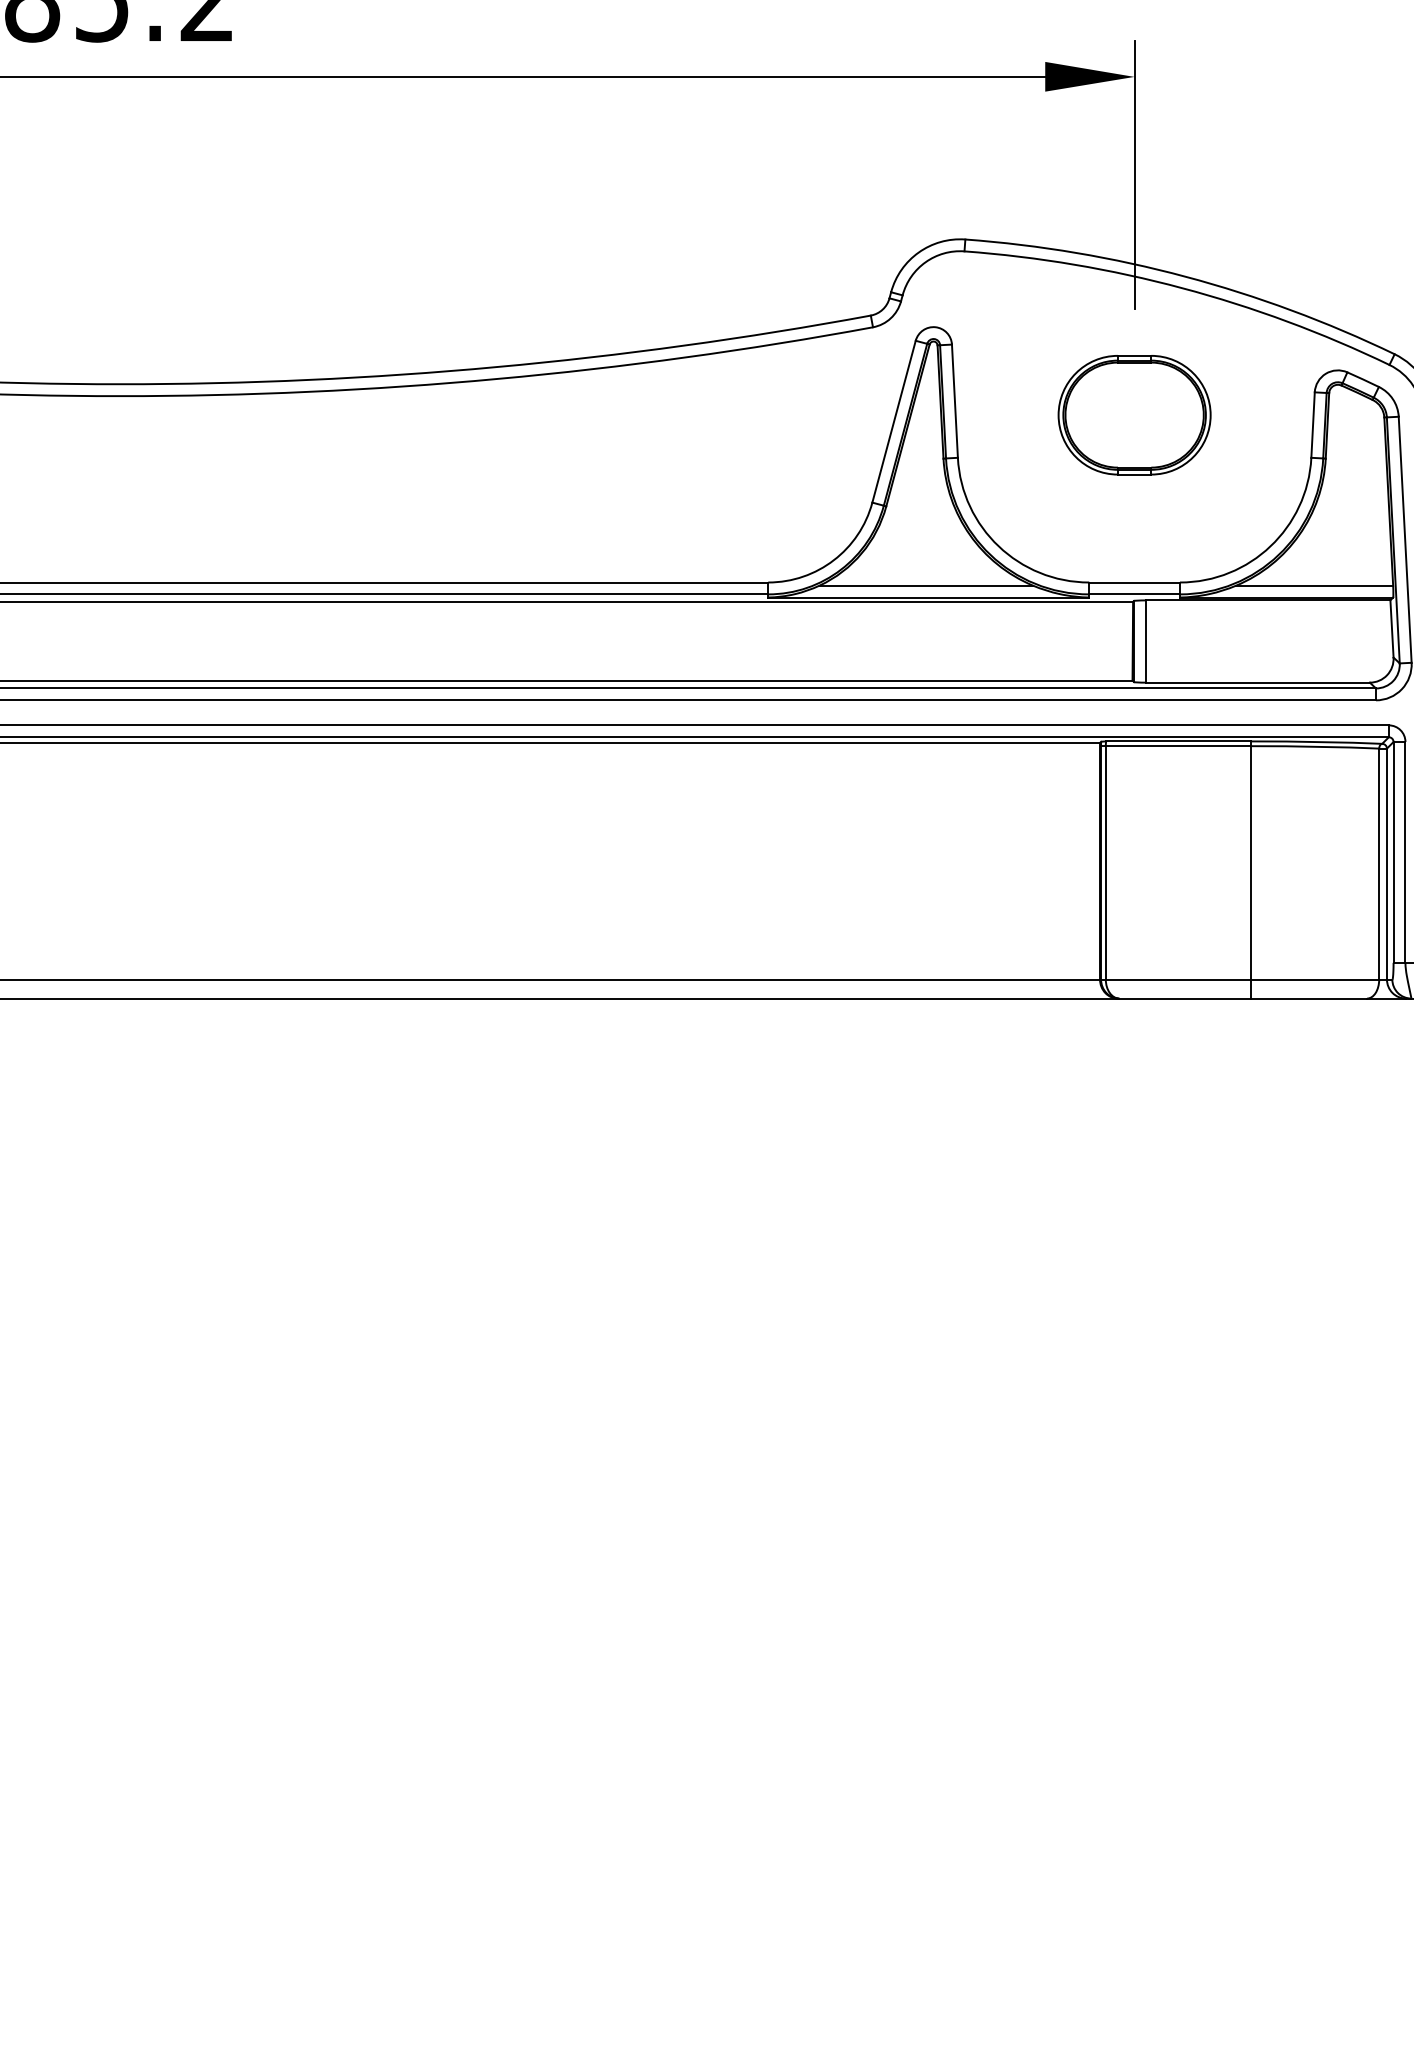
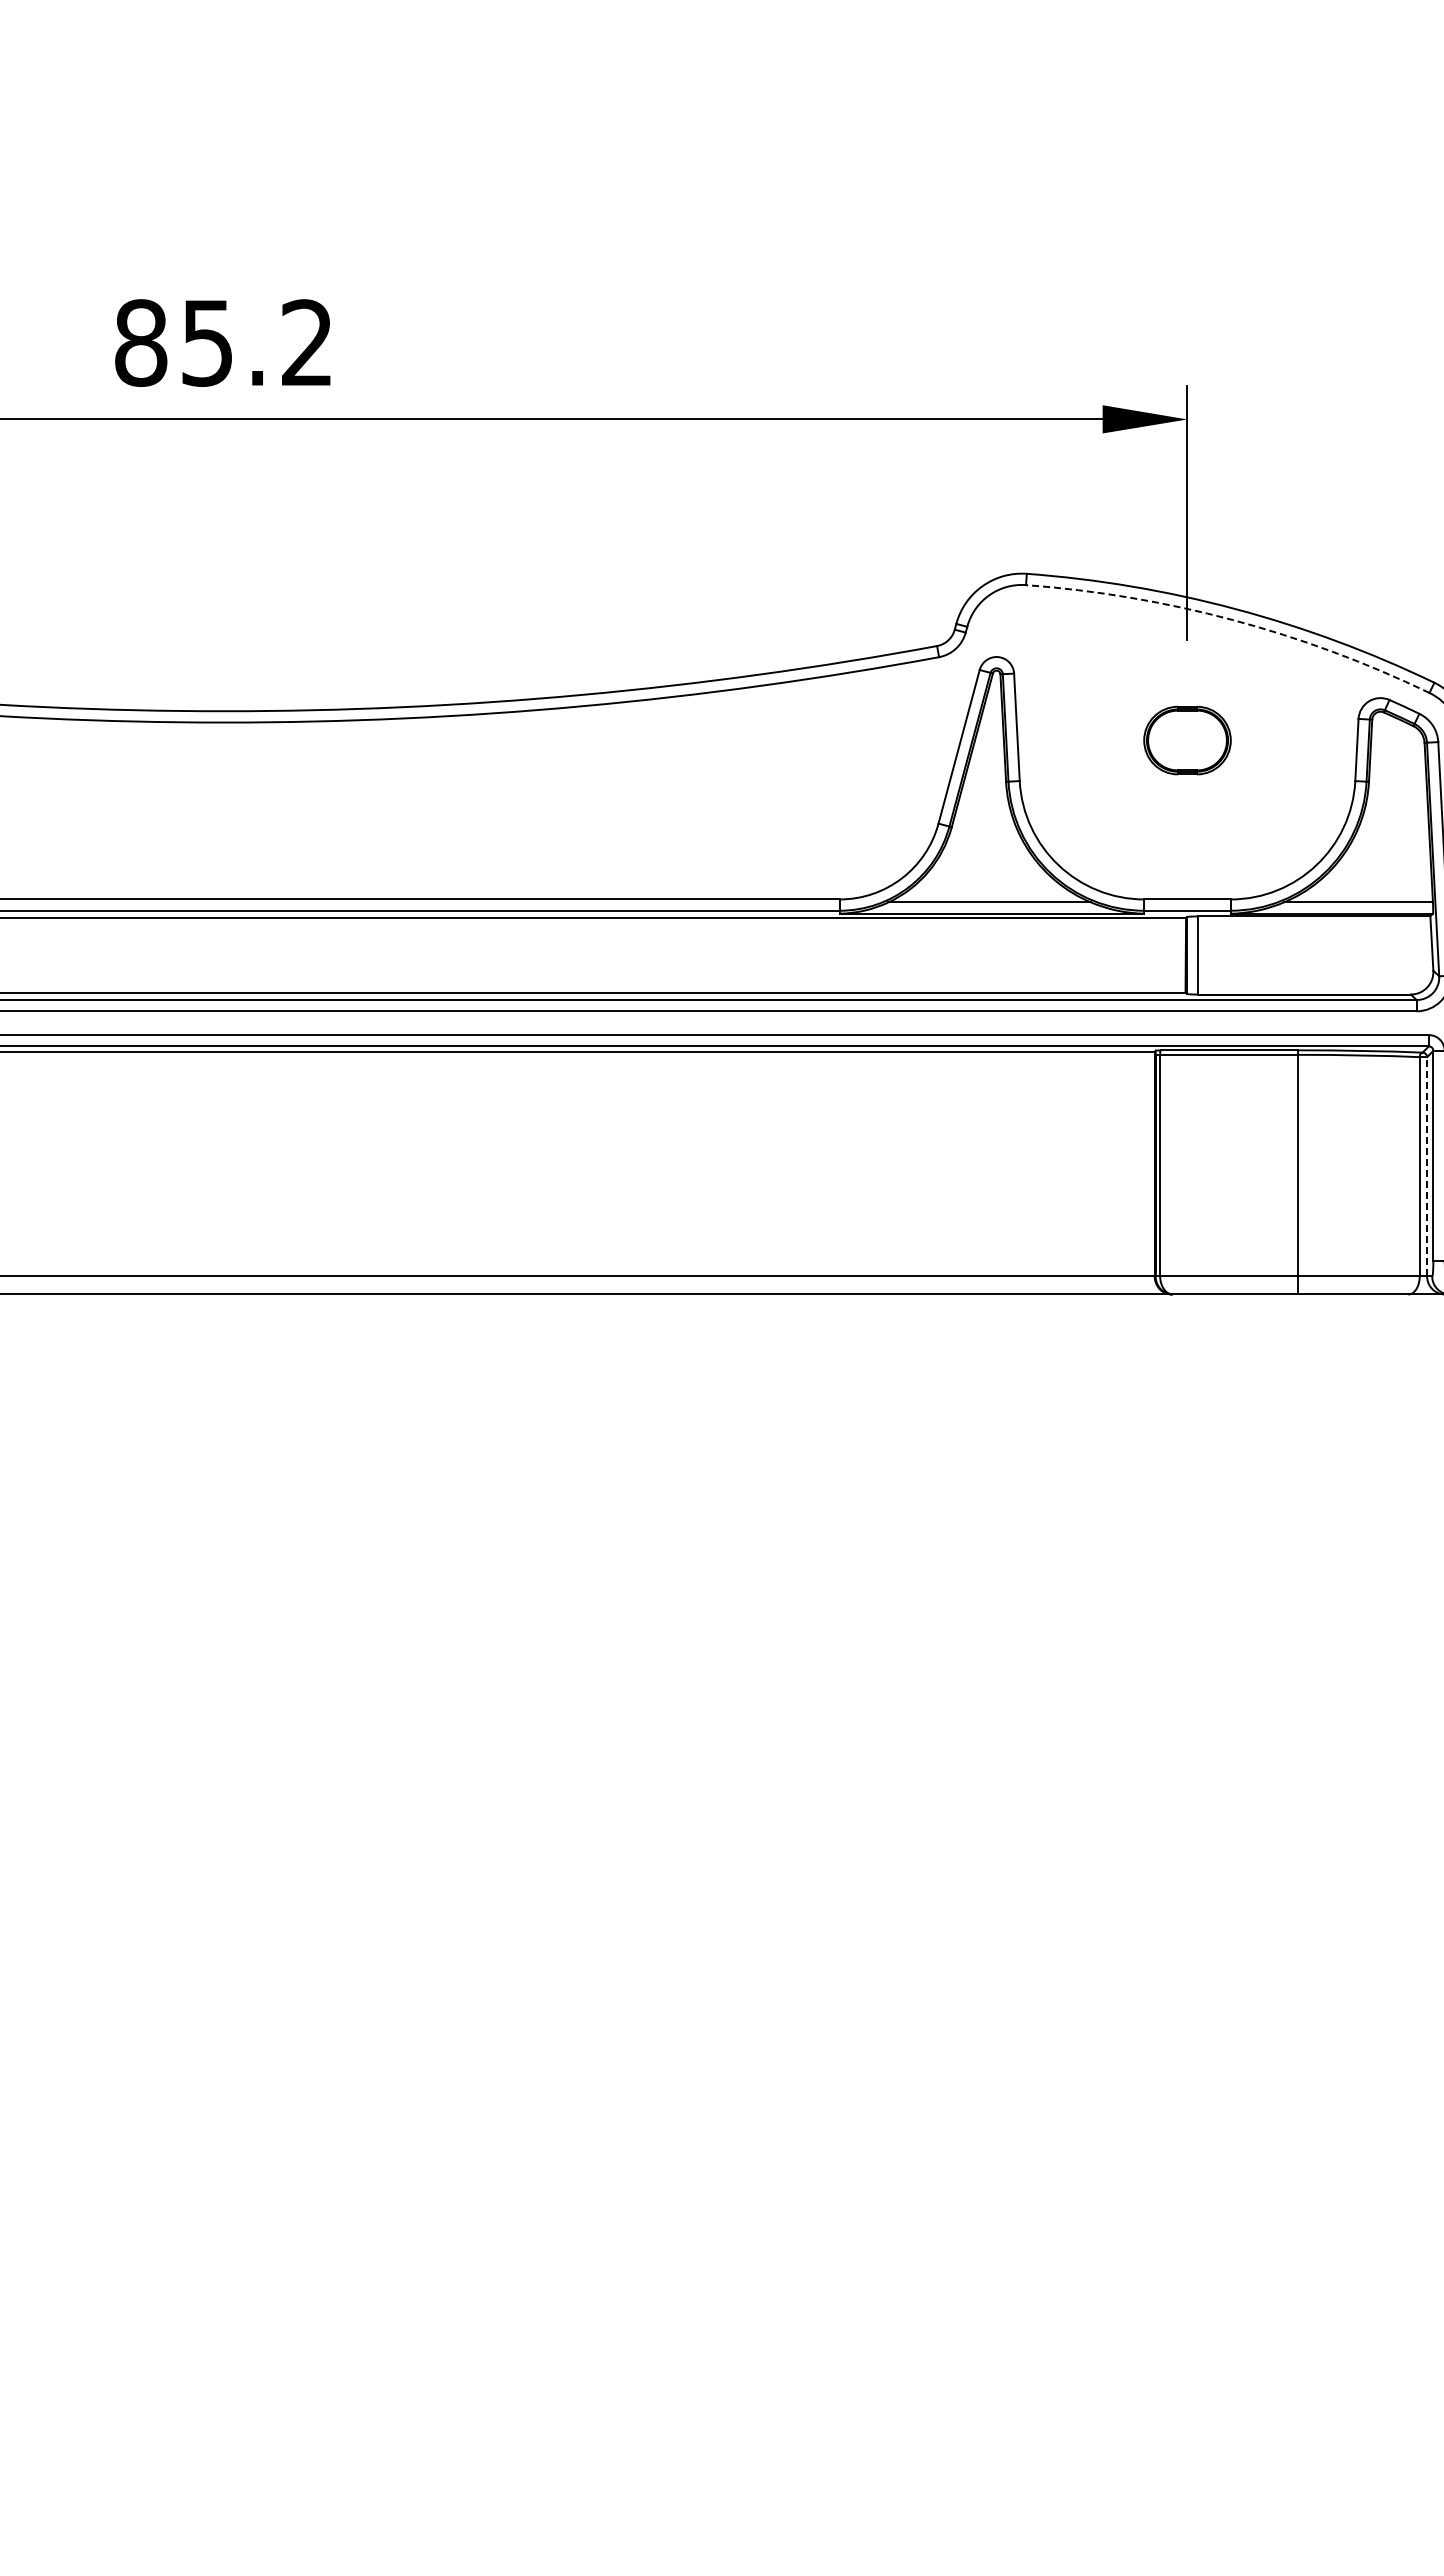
arc: (1181, 288) -> (1232, 620), solid -> dashed
part: (1134, 415) -> (1187, 740), size x0.6
line: (1387, 863) -> (1427, 1166), solid -> dashed

